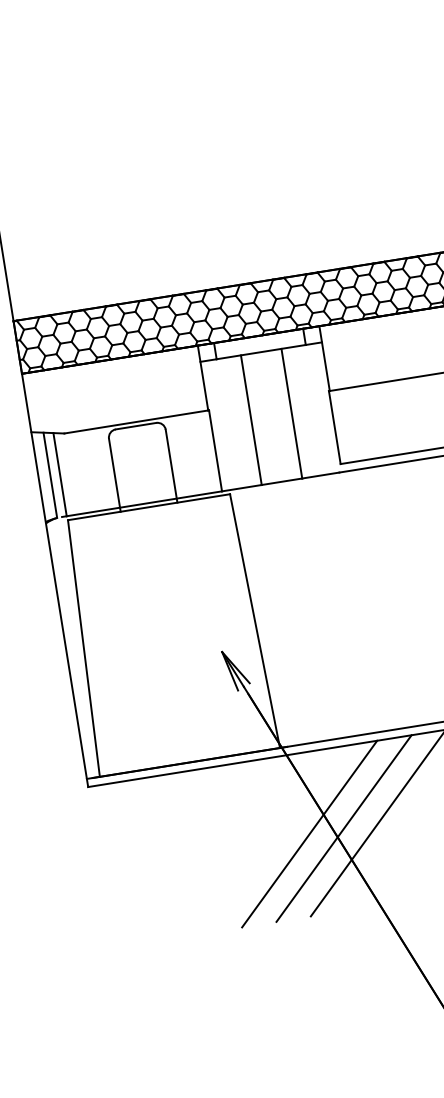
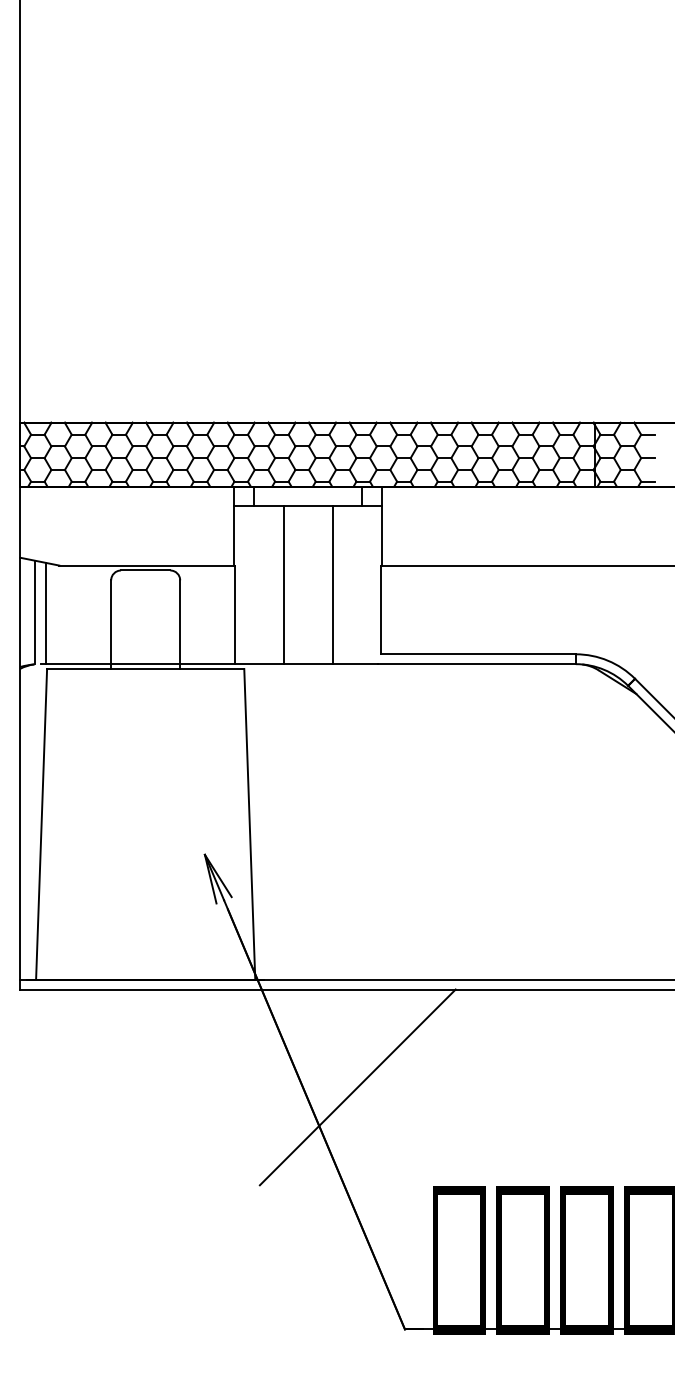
line: (343, 828) -> (315, 1087), removed
line: (309, 834) -> (274, 1087), removed

